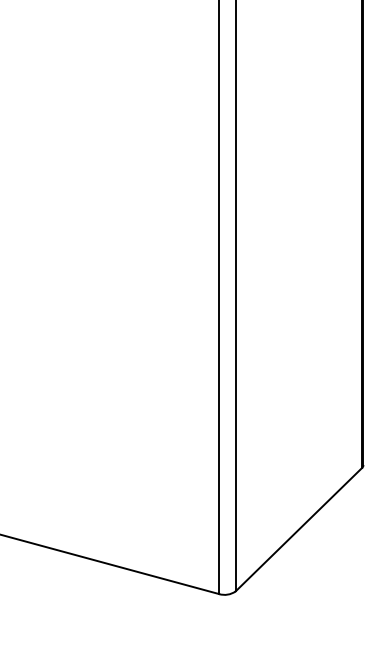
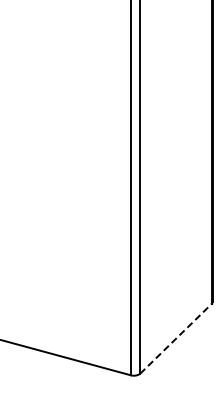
line: (298, 529) -> (175, 338), solid -> dashed

